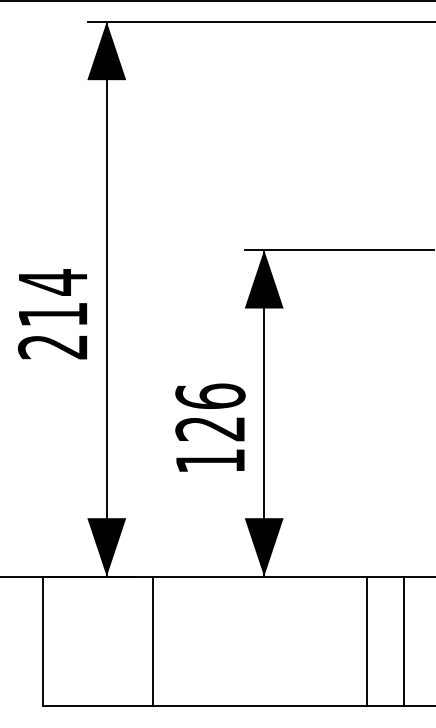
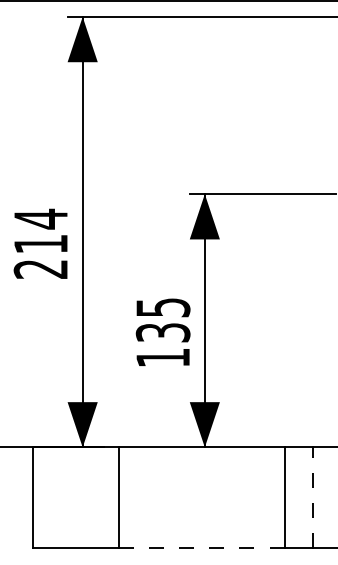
text: (209, 411) -> (162, 319), 126 -> 135
line: (404, 641) -> (313, 497), solid -> dashed
line: (261, 706) -> (202, 548), solid -> dashed

